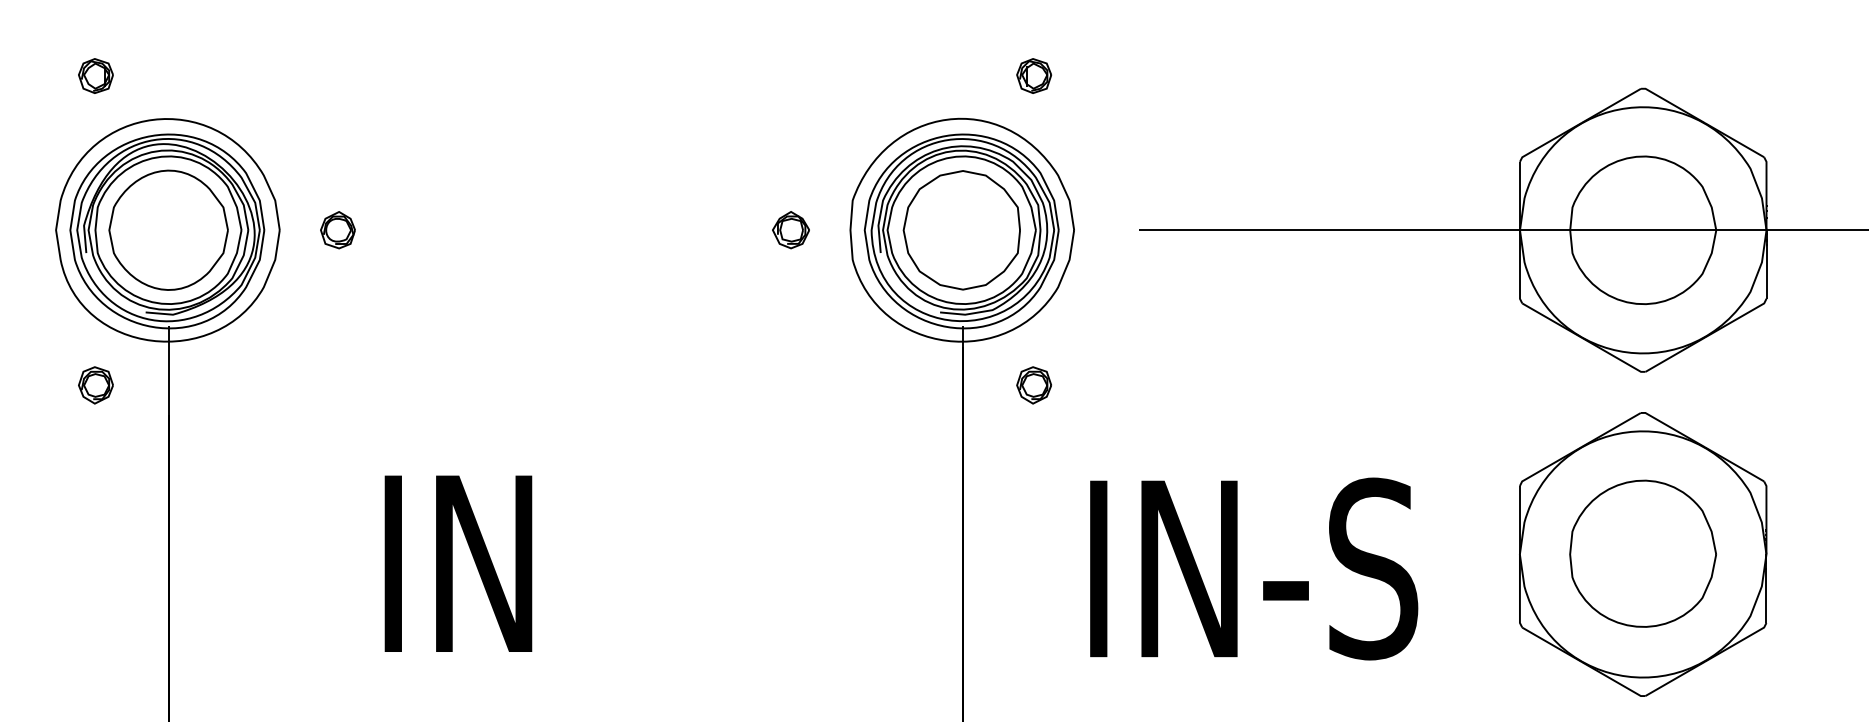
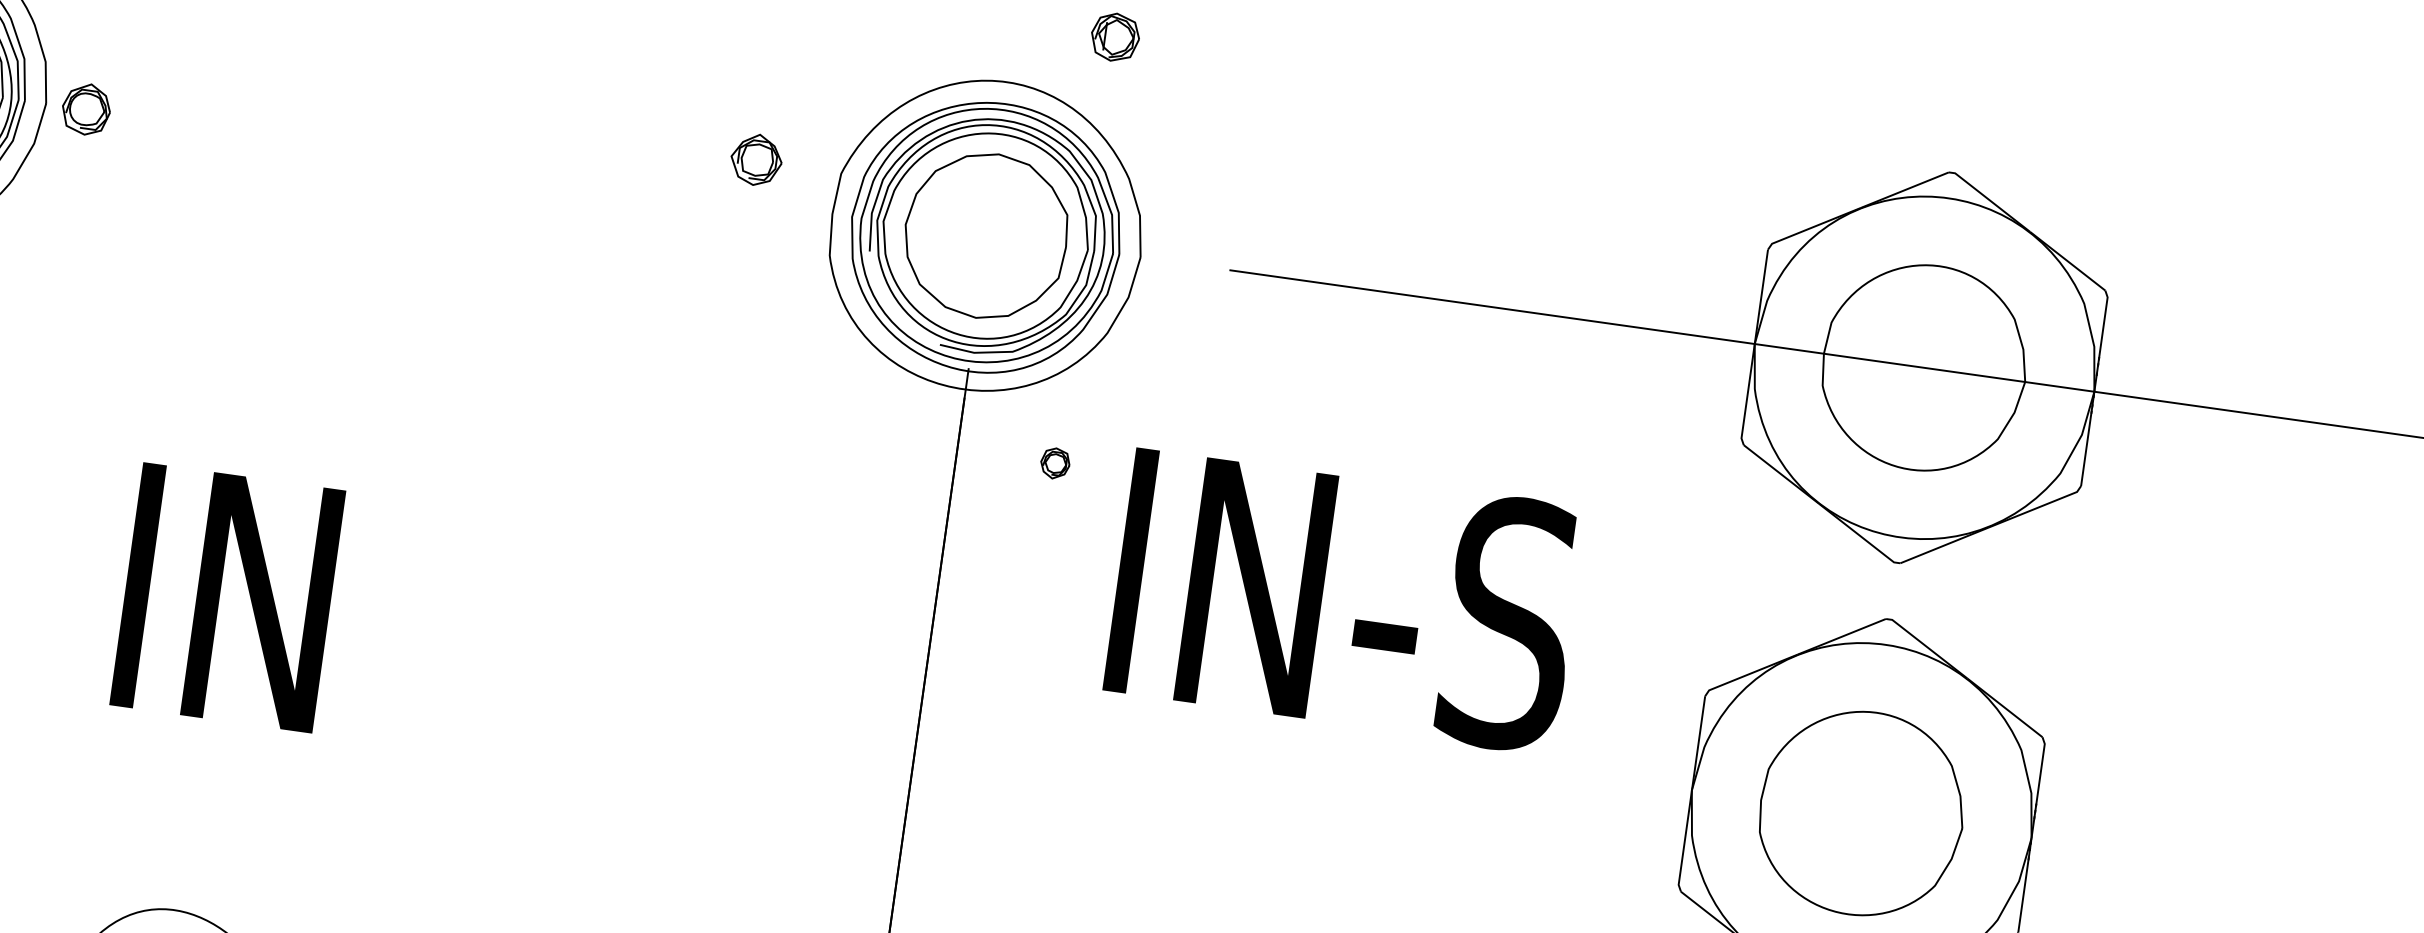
part: (337, 230) -> (85, 109), moved
part: (790, 230) -> (755, 160), moved
part: (1033, 385) -> (1054, 463), size x0.6
text: (1254, 568) -> (1345, 600), moved

